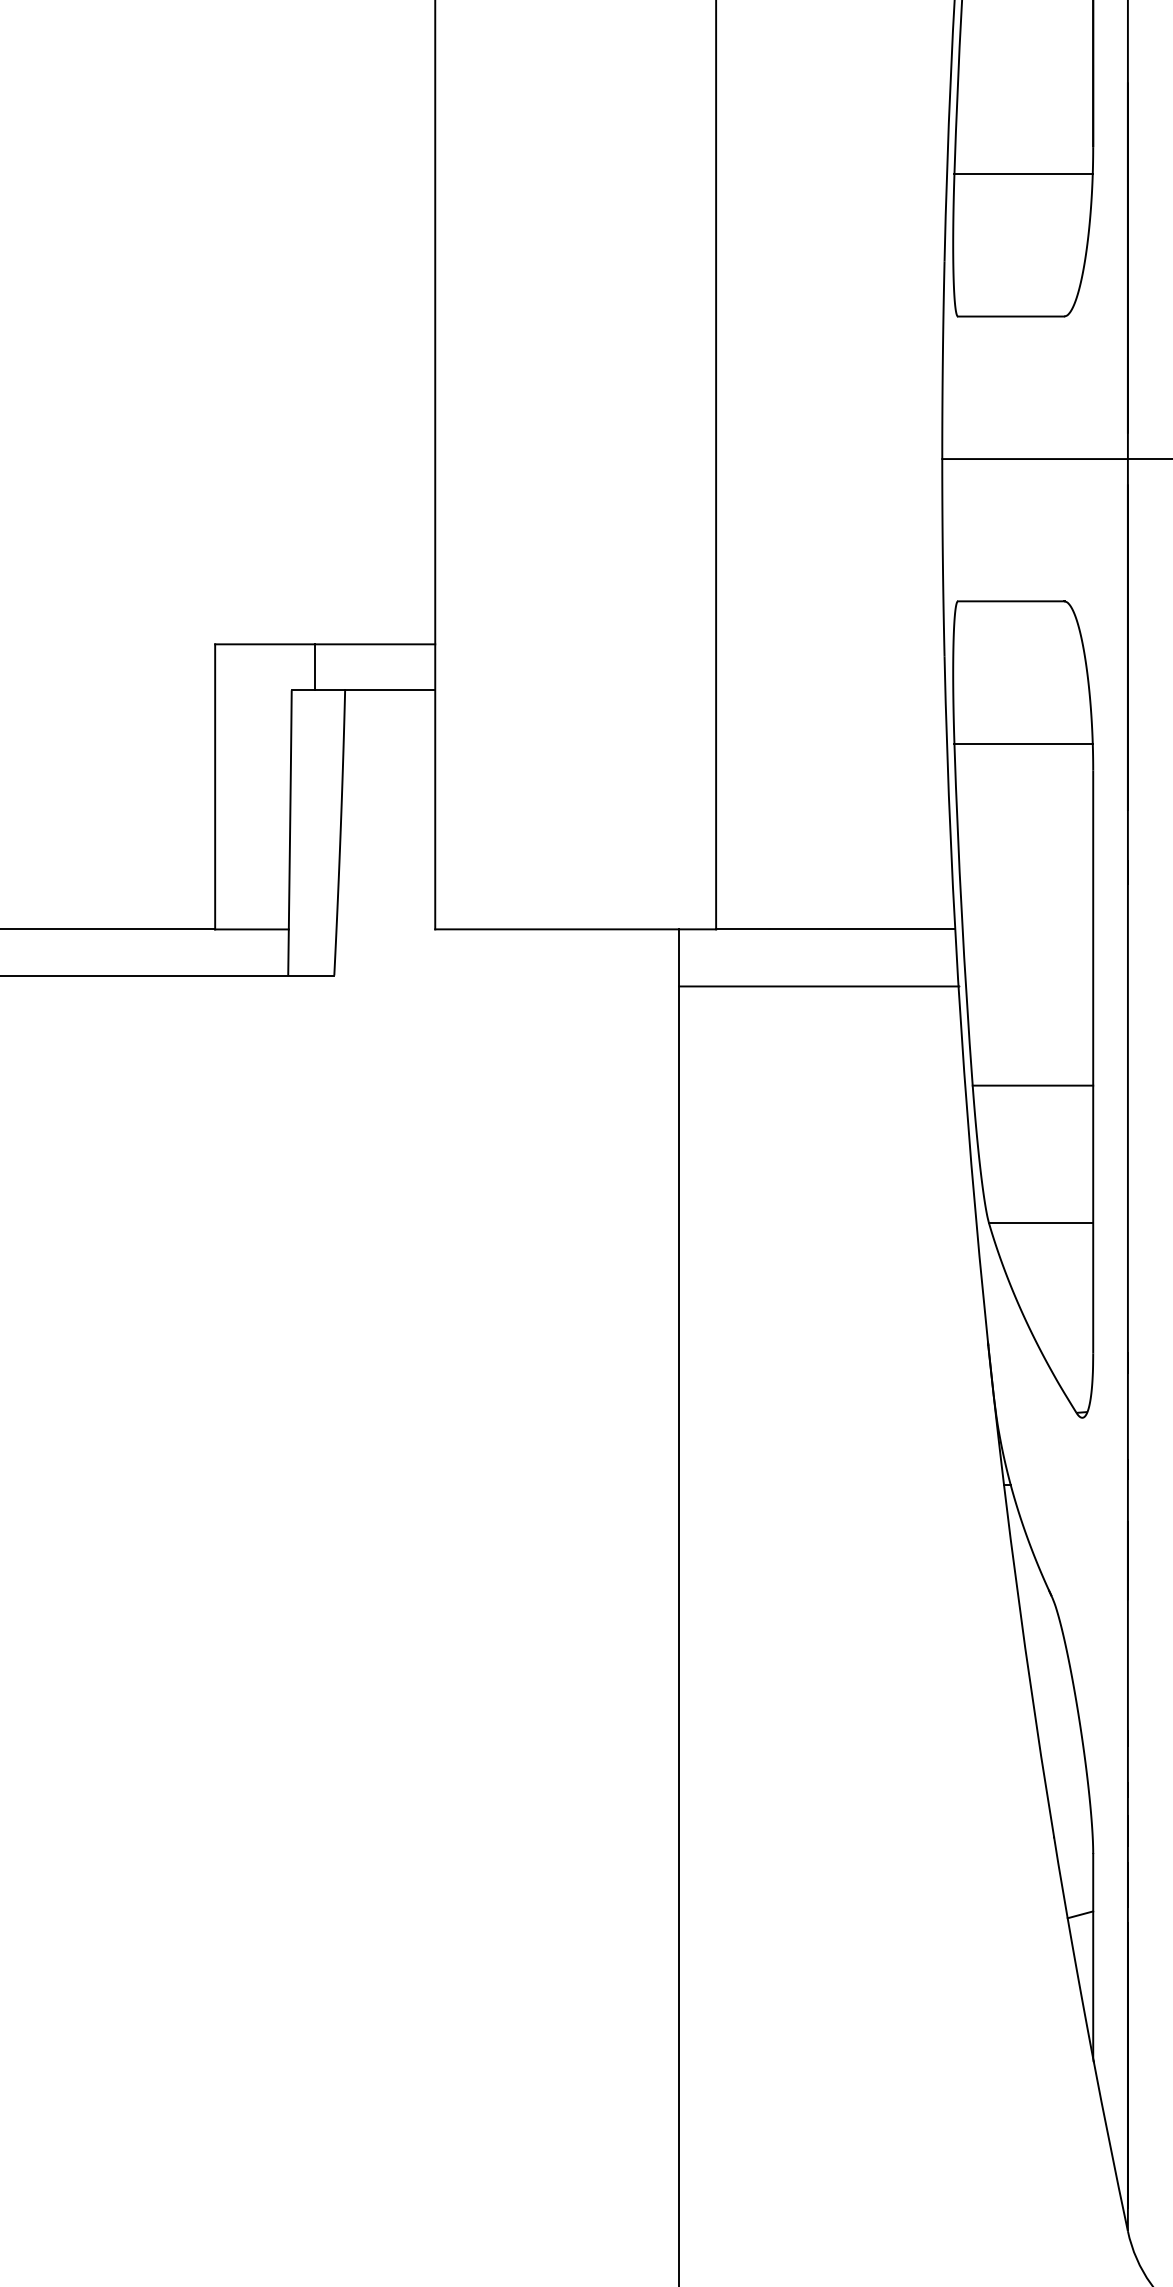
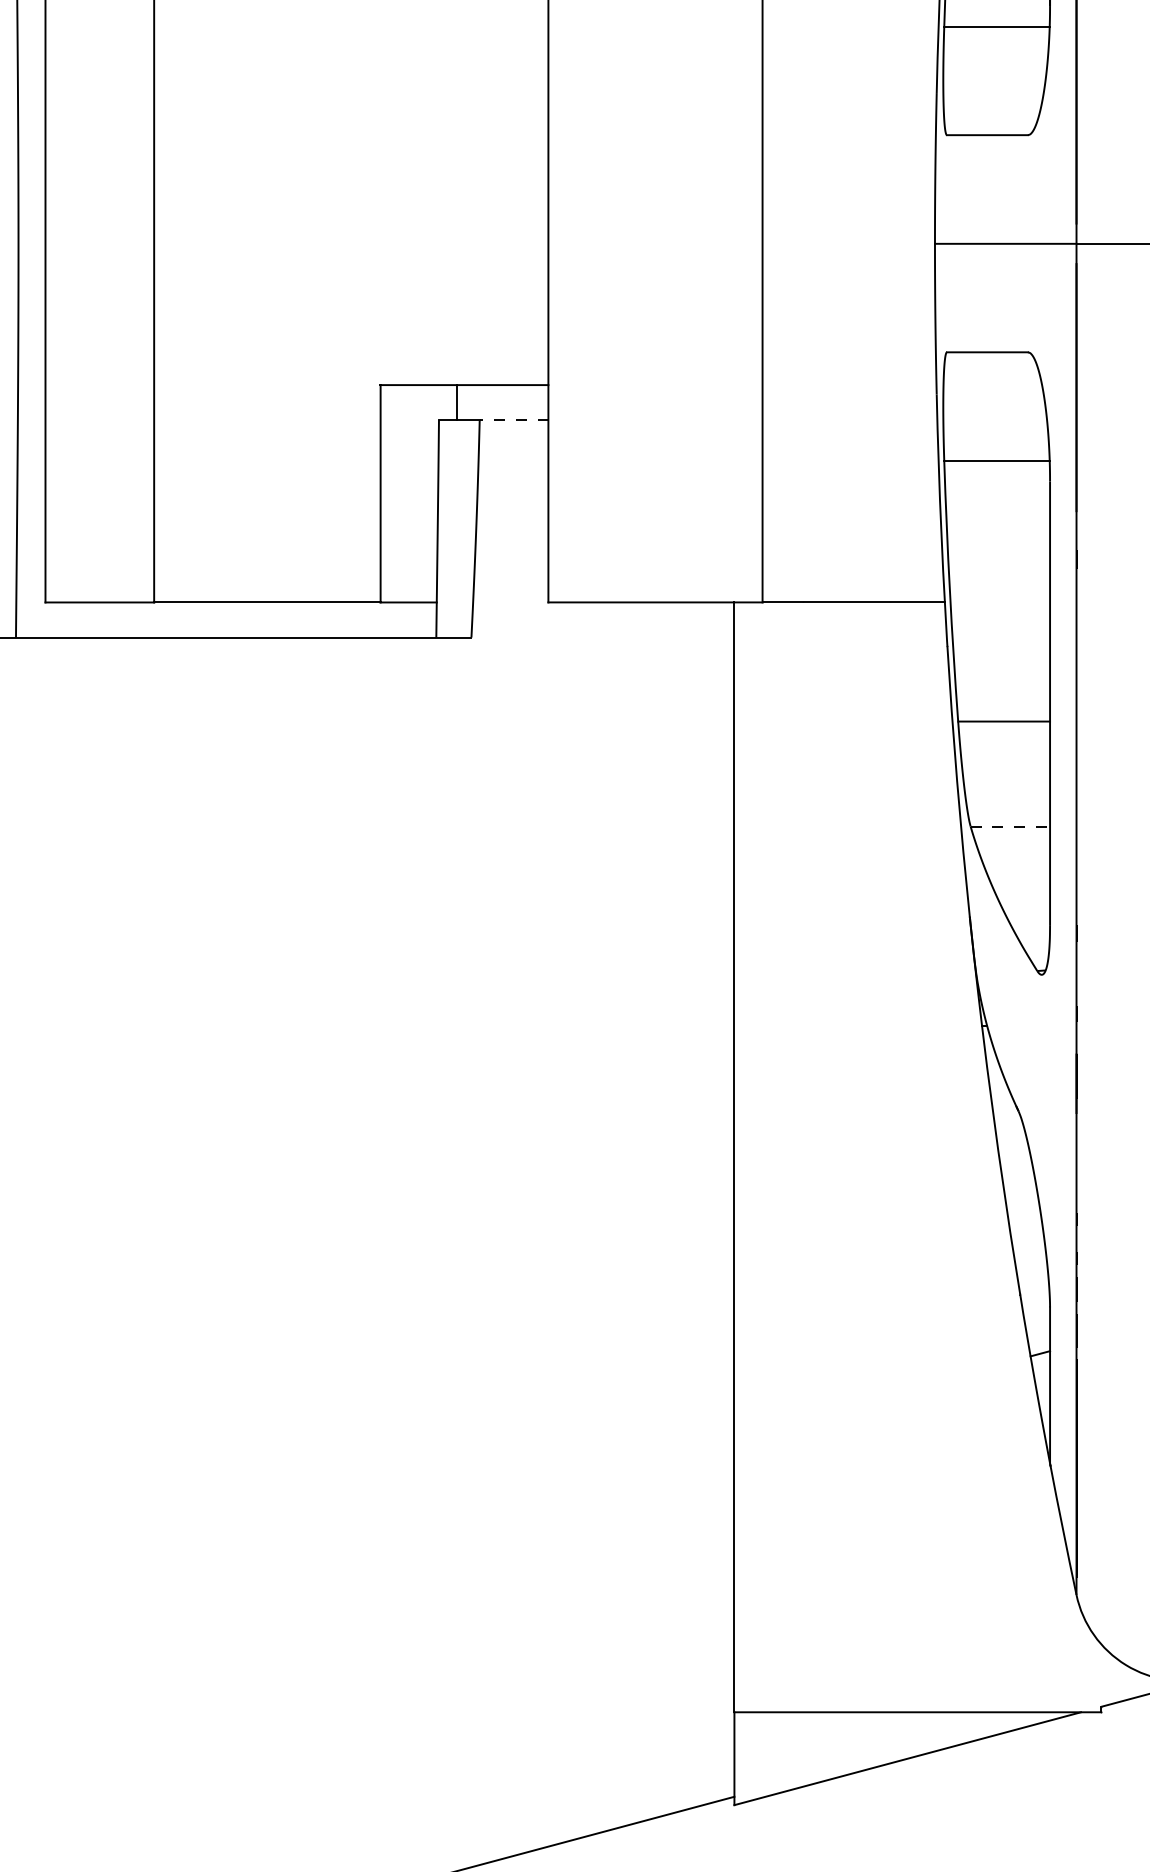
line: (389, 690) -> (513, 420), solid -> dashed
line: (818, 985) -> (840, 645), removed
line: (1041, 1223) -> (1010, 826), solid -> dashed

